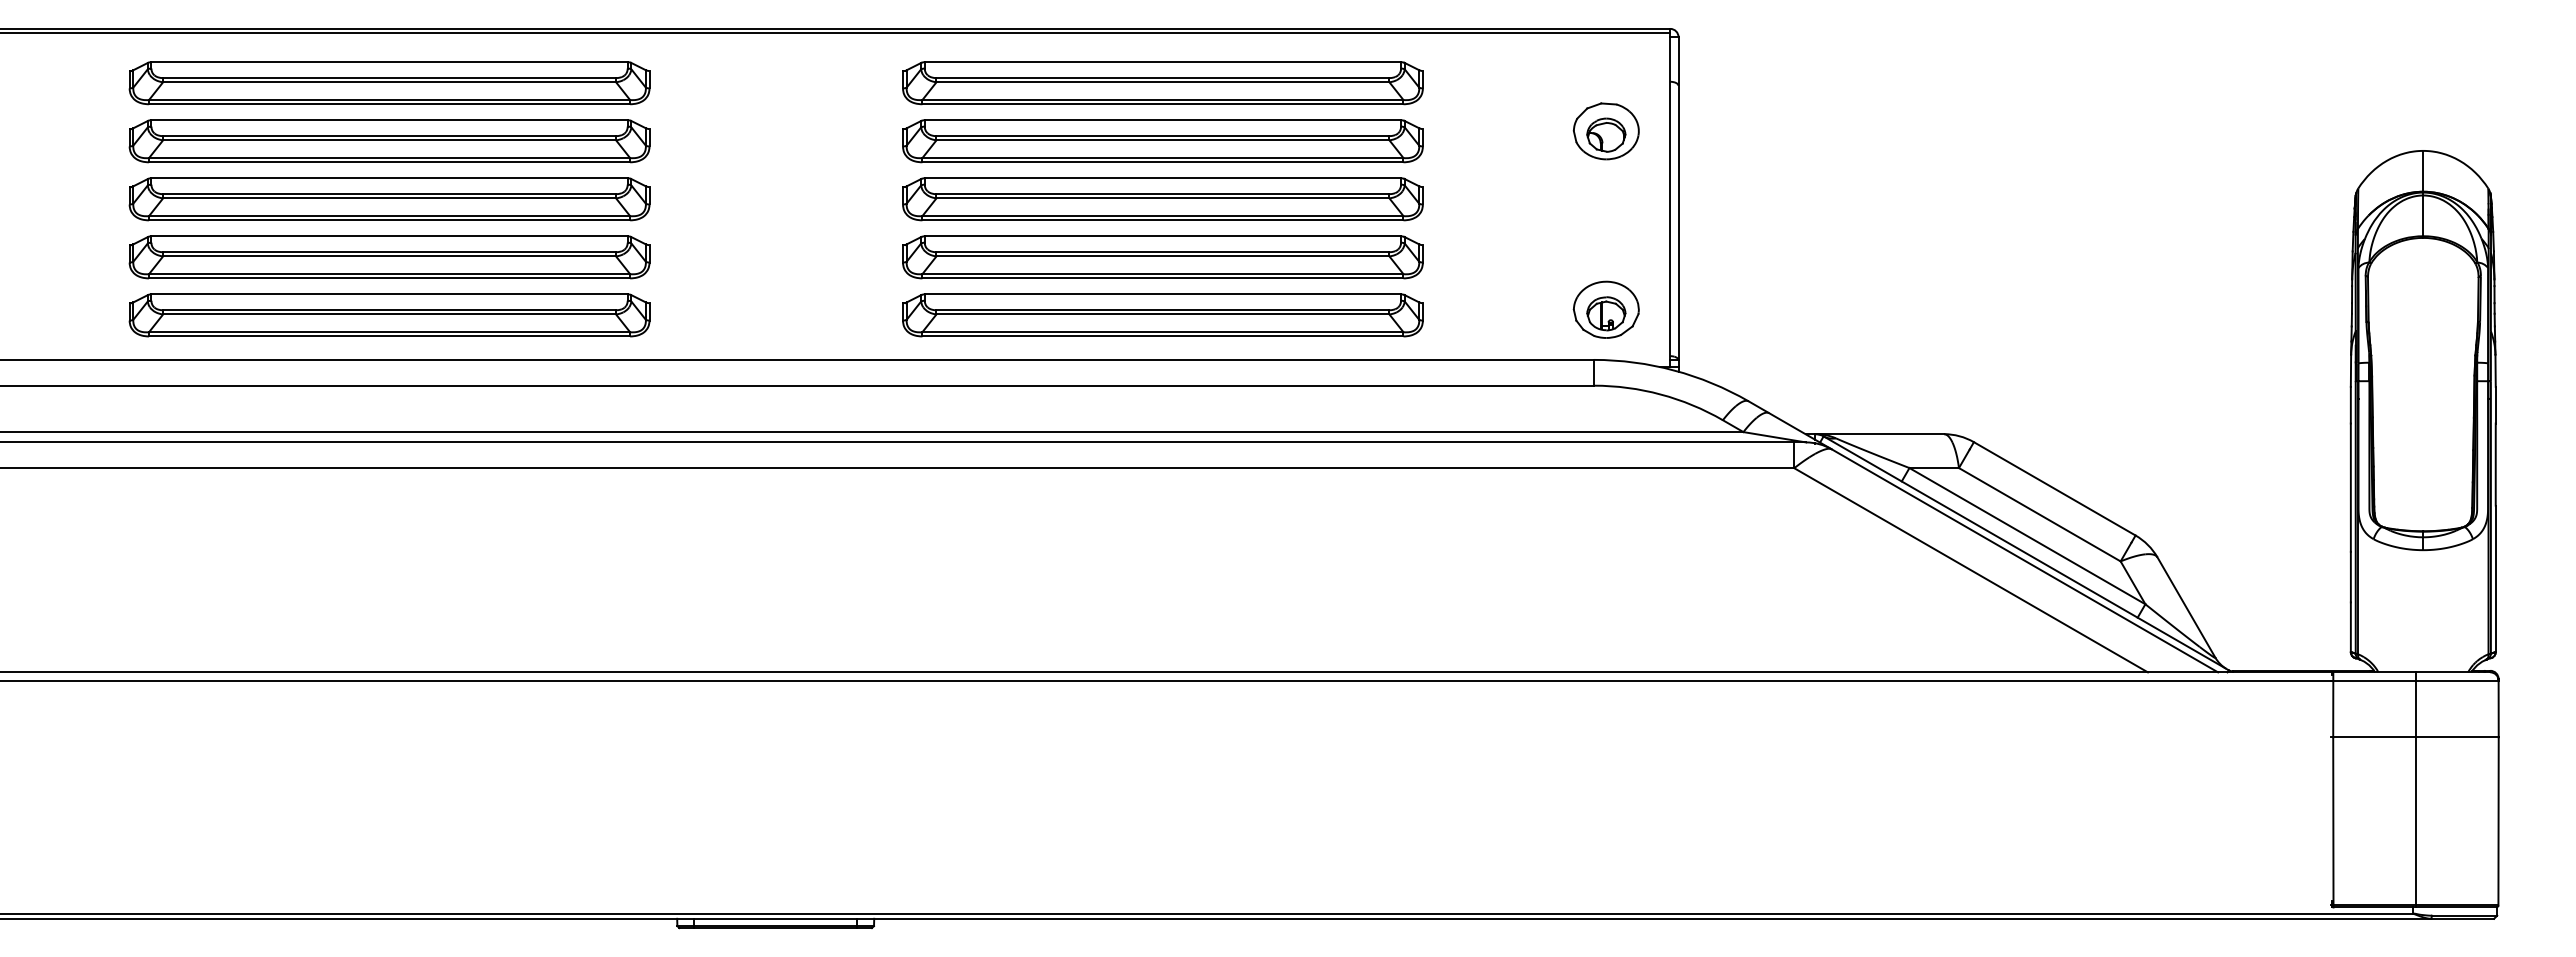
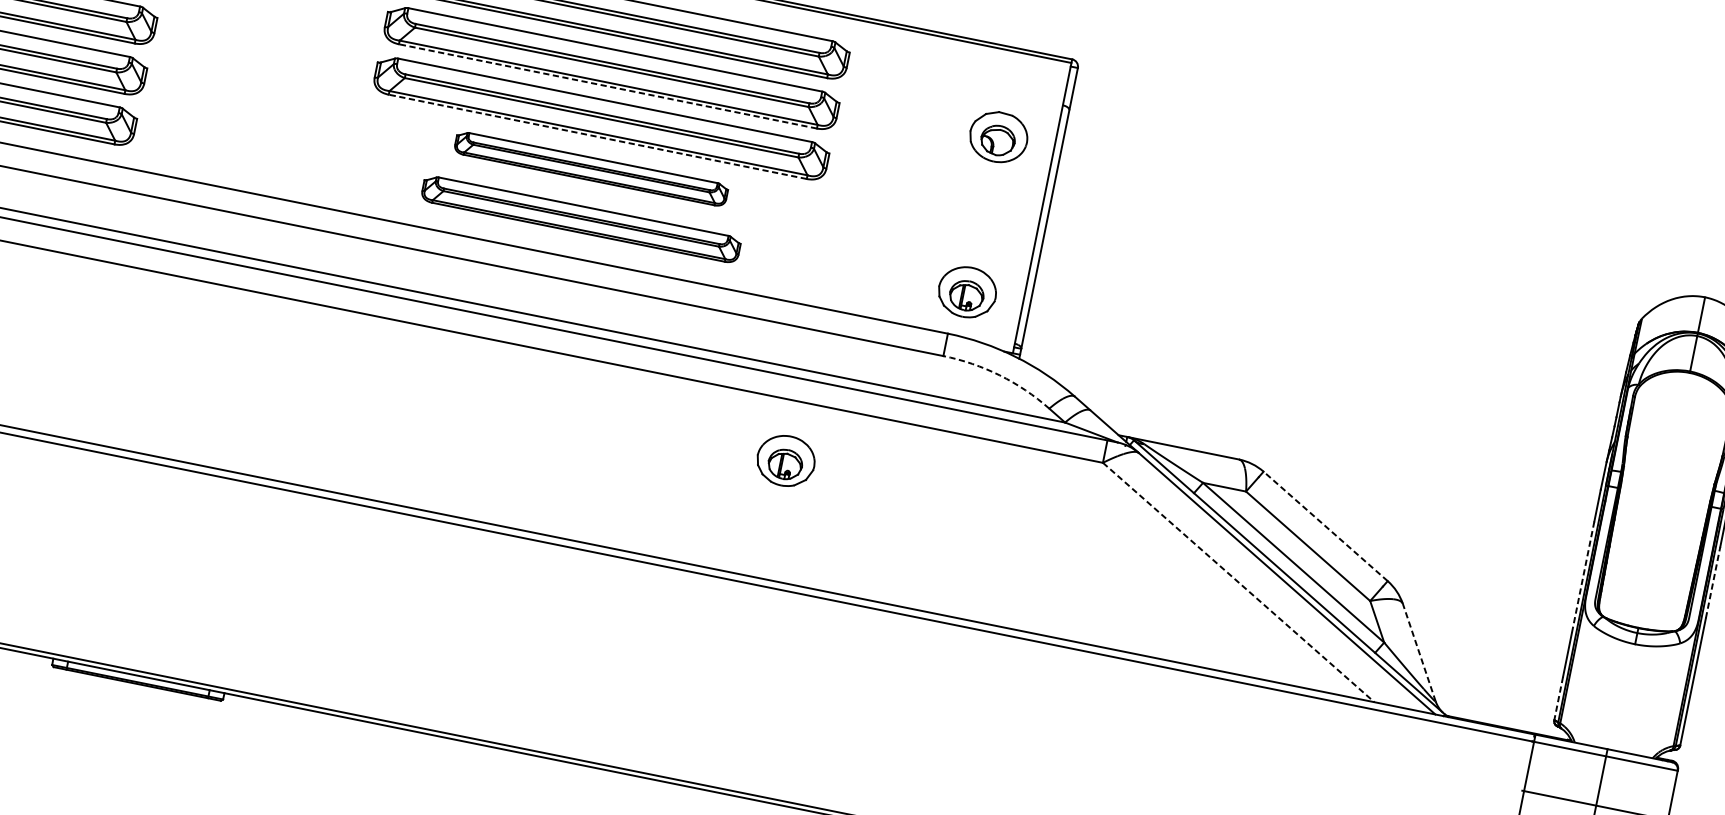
line: (1162, 162) -> (607, 86), solid -> dashed
line: (1162, 220) -> (597, 136), solid -> dashed
part: (1162, 257) -> (590, 169), size x0.6
part: (1162, 315) -> (580, 219), size x0.7
arc: (1660, 394) -> (999, 375), solid -> dashed
line: (2495, 464) -> (1712, 582), solid -> dashed
line: (2054, 488) -> (1325, 526), solid -> dashed
line: (2350, 488) -> (1582, 577), solid -> dashed
part: (1442, 536) -> (785, 460), added
line: (1971, 570) -> (1239, 582), solid -> dashed
line: (2186, 607) -> (1419, 652), solid -> dashed
line: (2350, 627) -> (1558, 698), solid -> dashed

